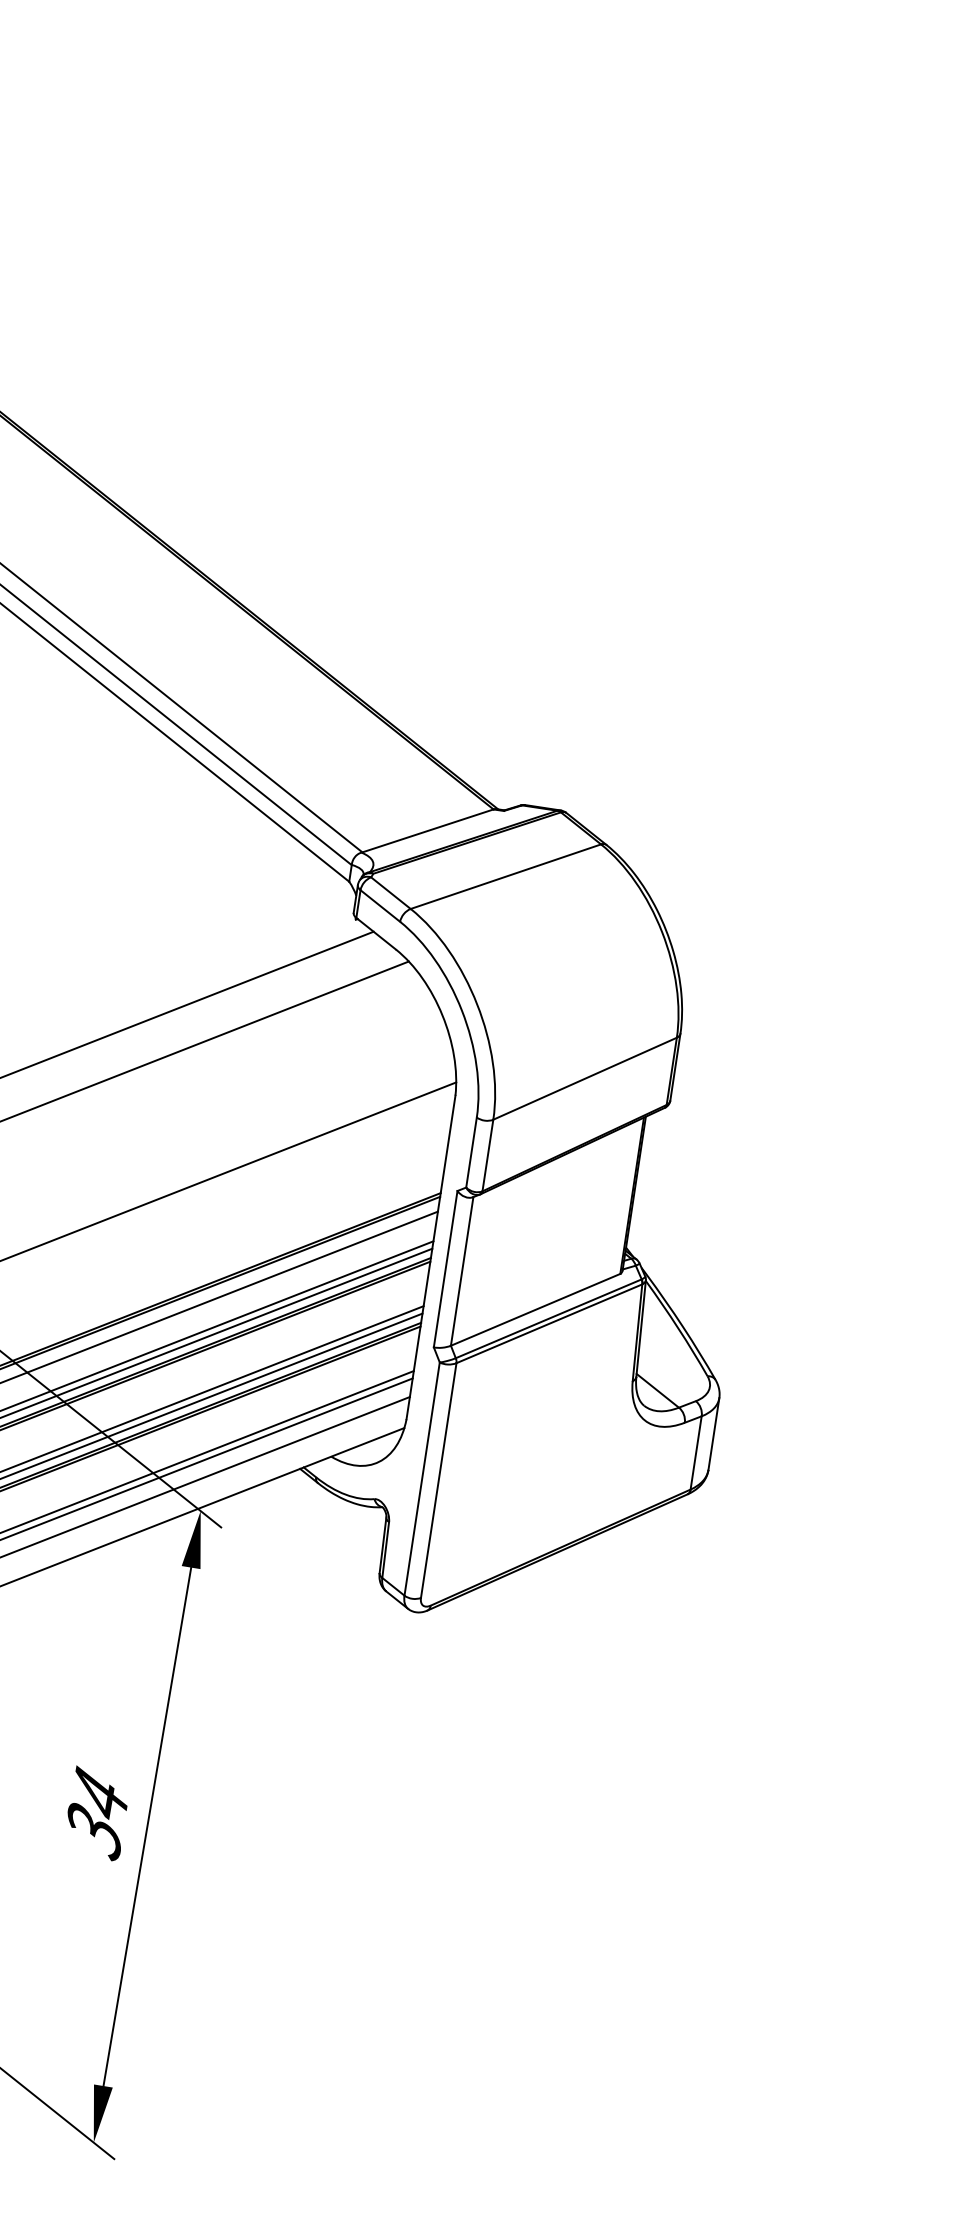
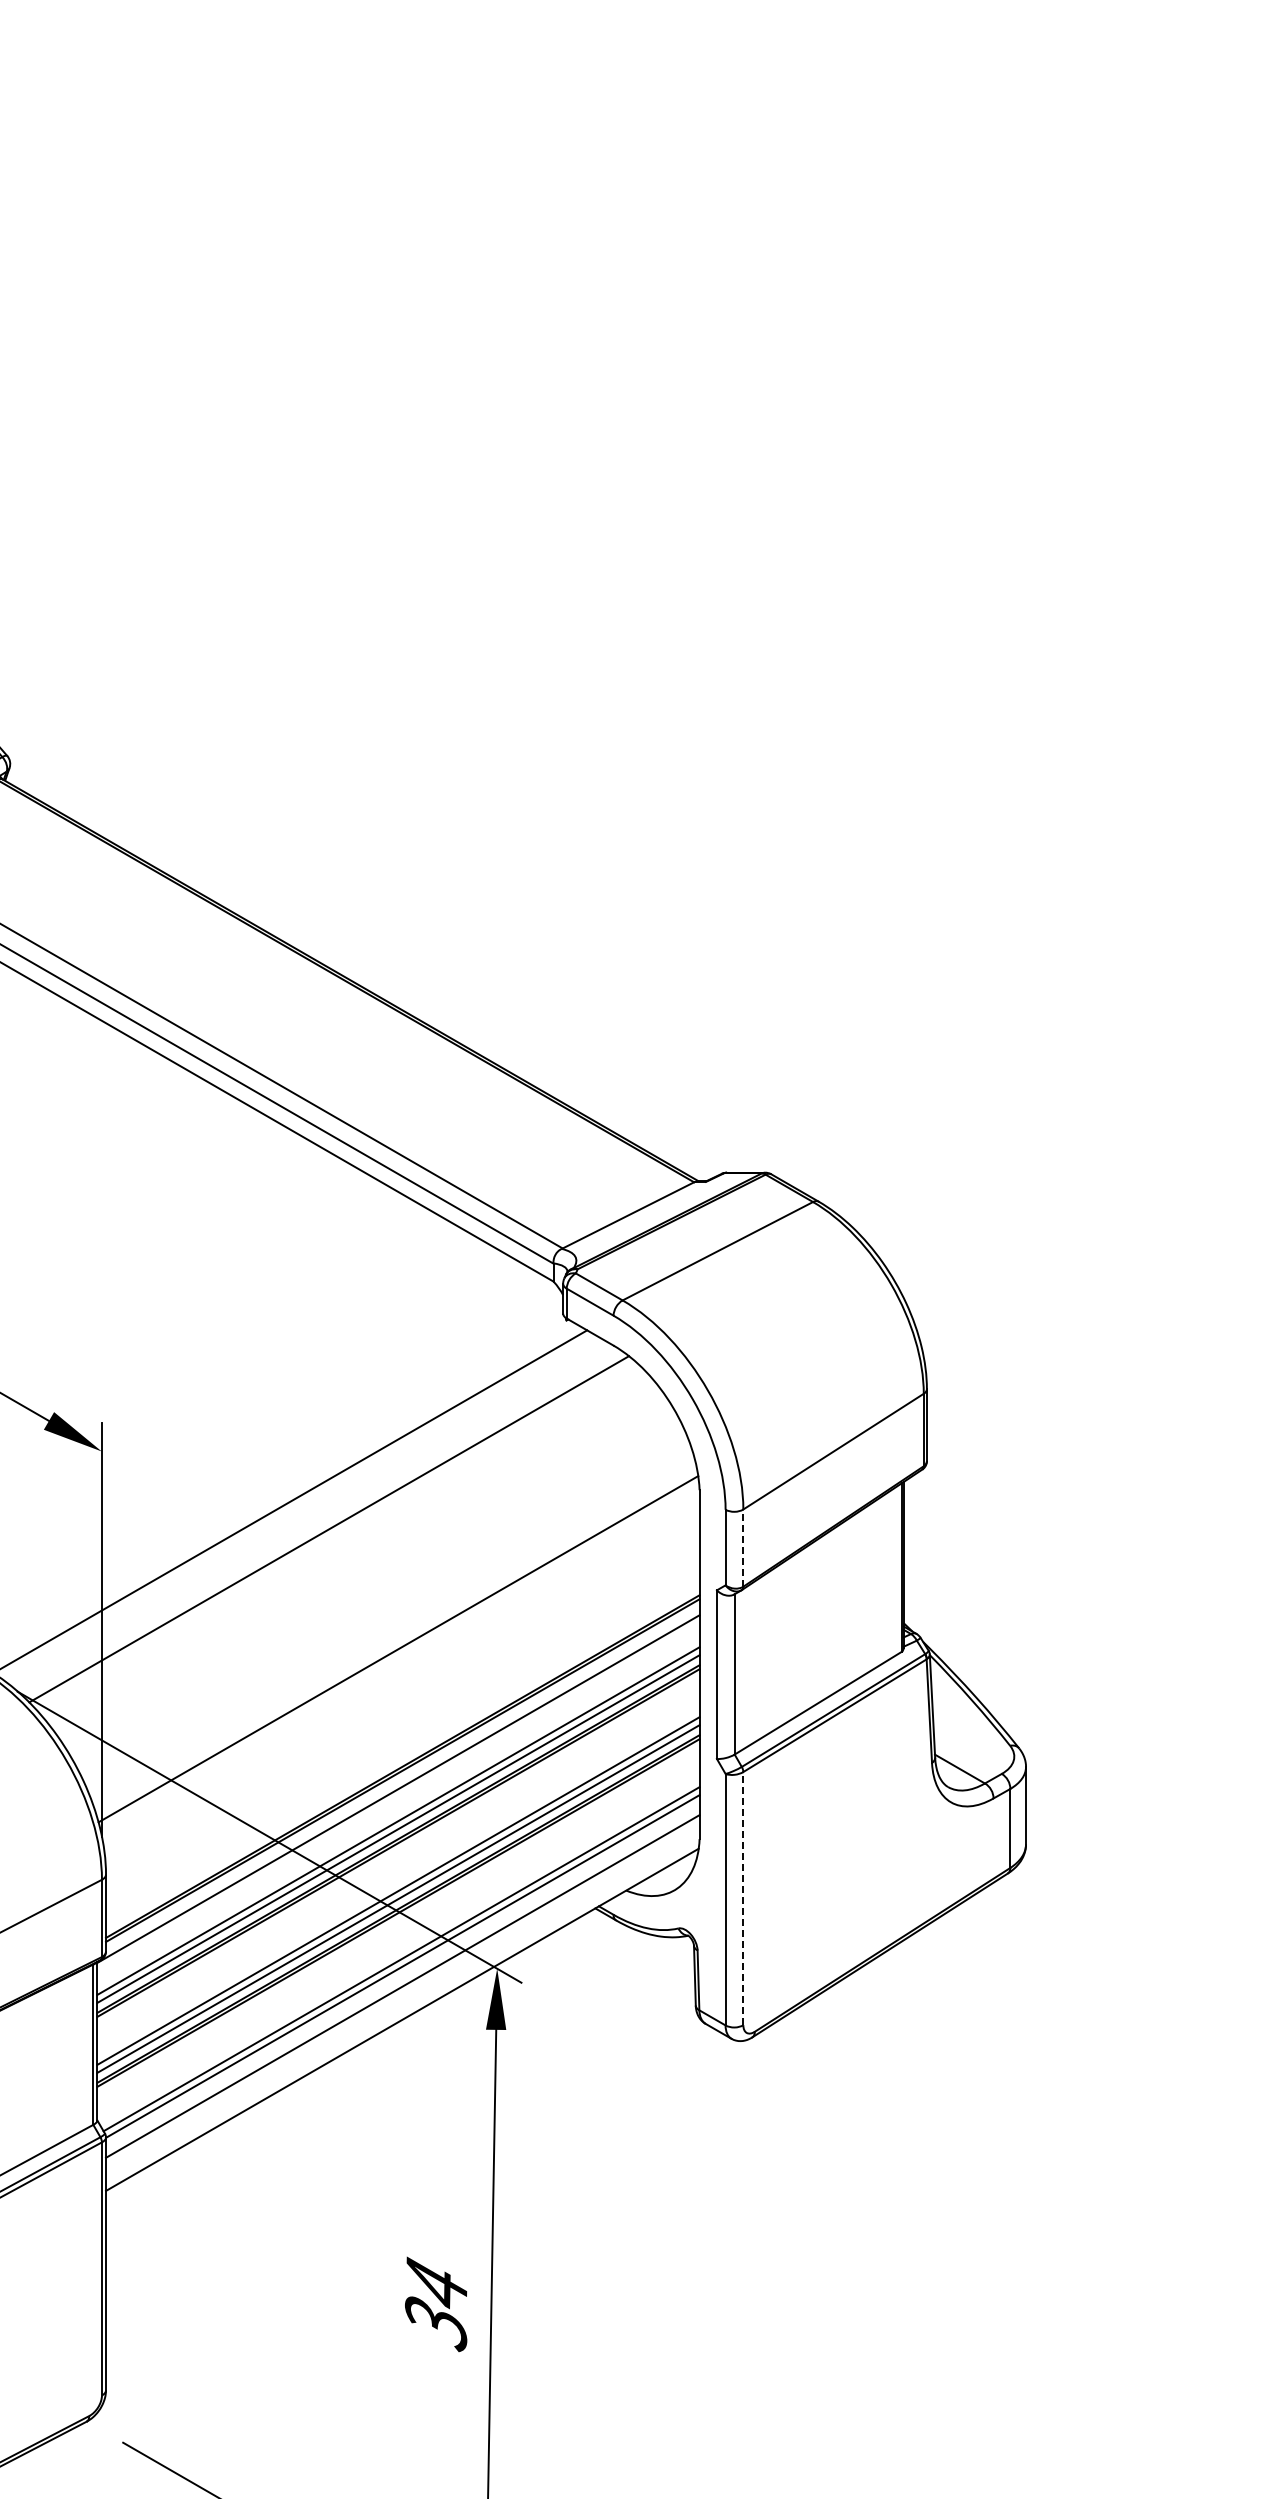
line: (487, 1155) -> (743, 1548), solid -> dashed
line: (438, 1480) -> (743, 1898), solid -> dashed

